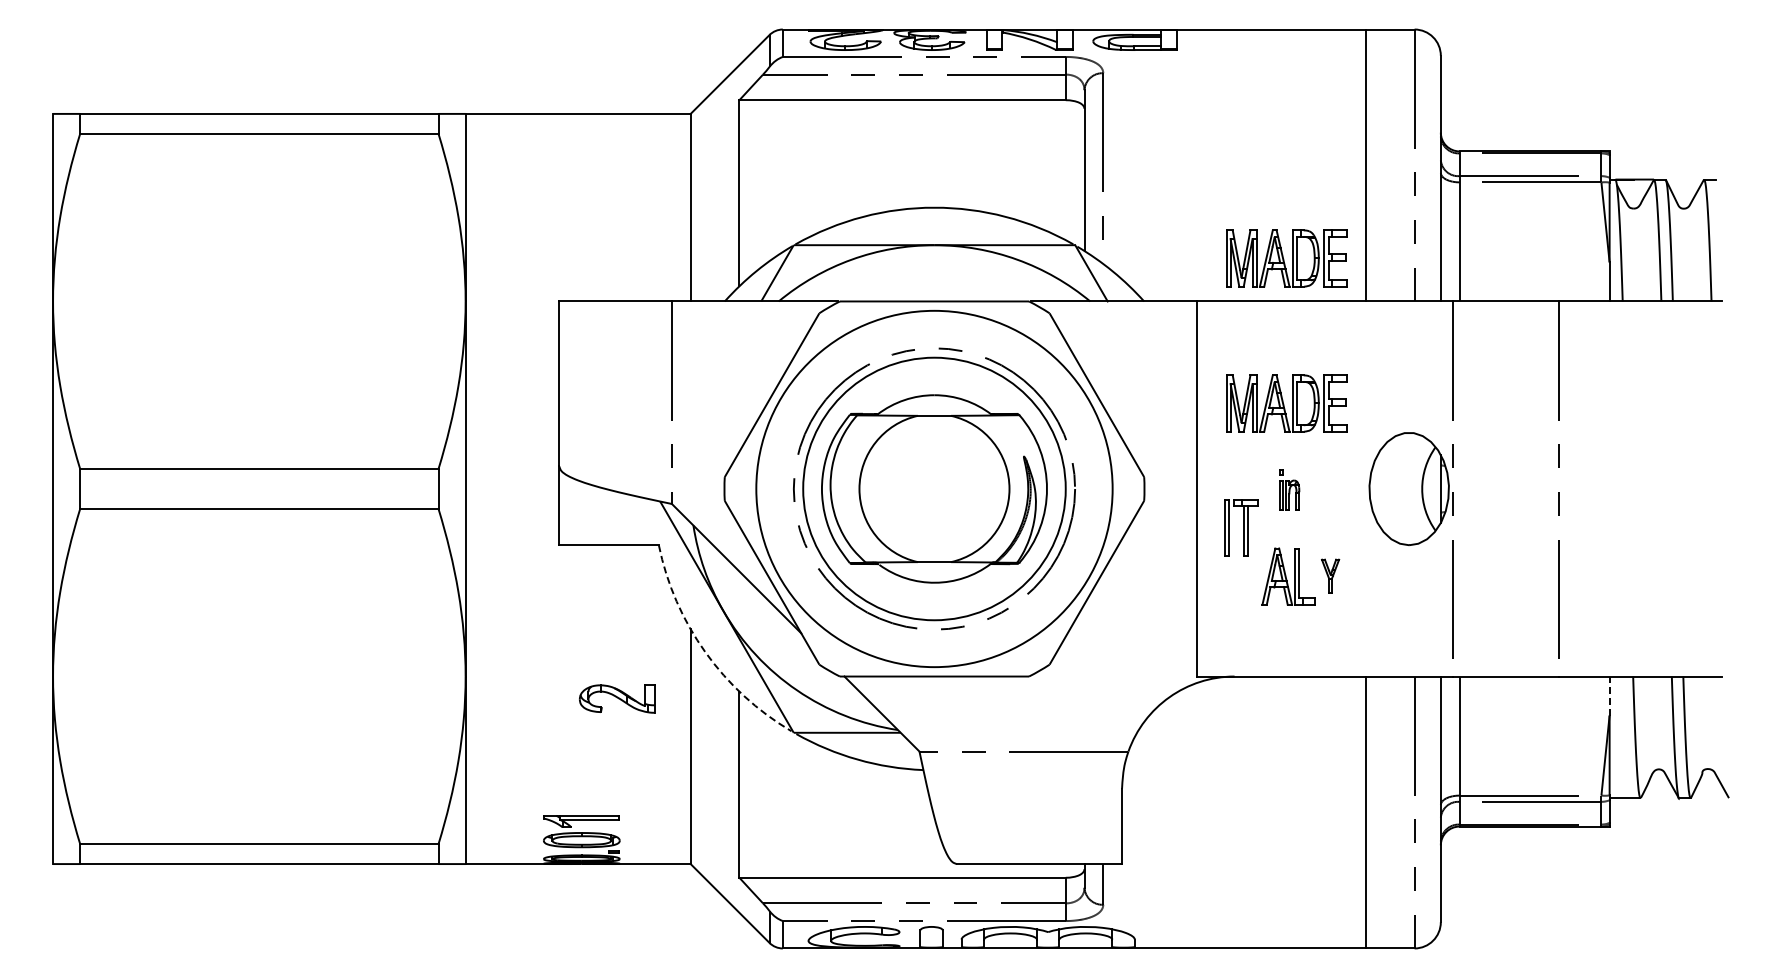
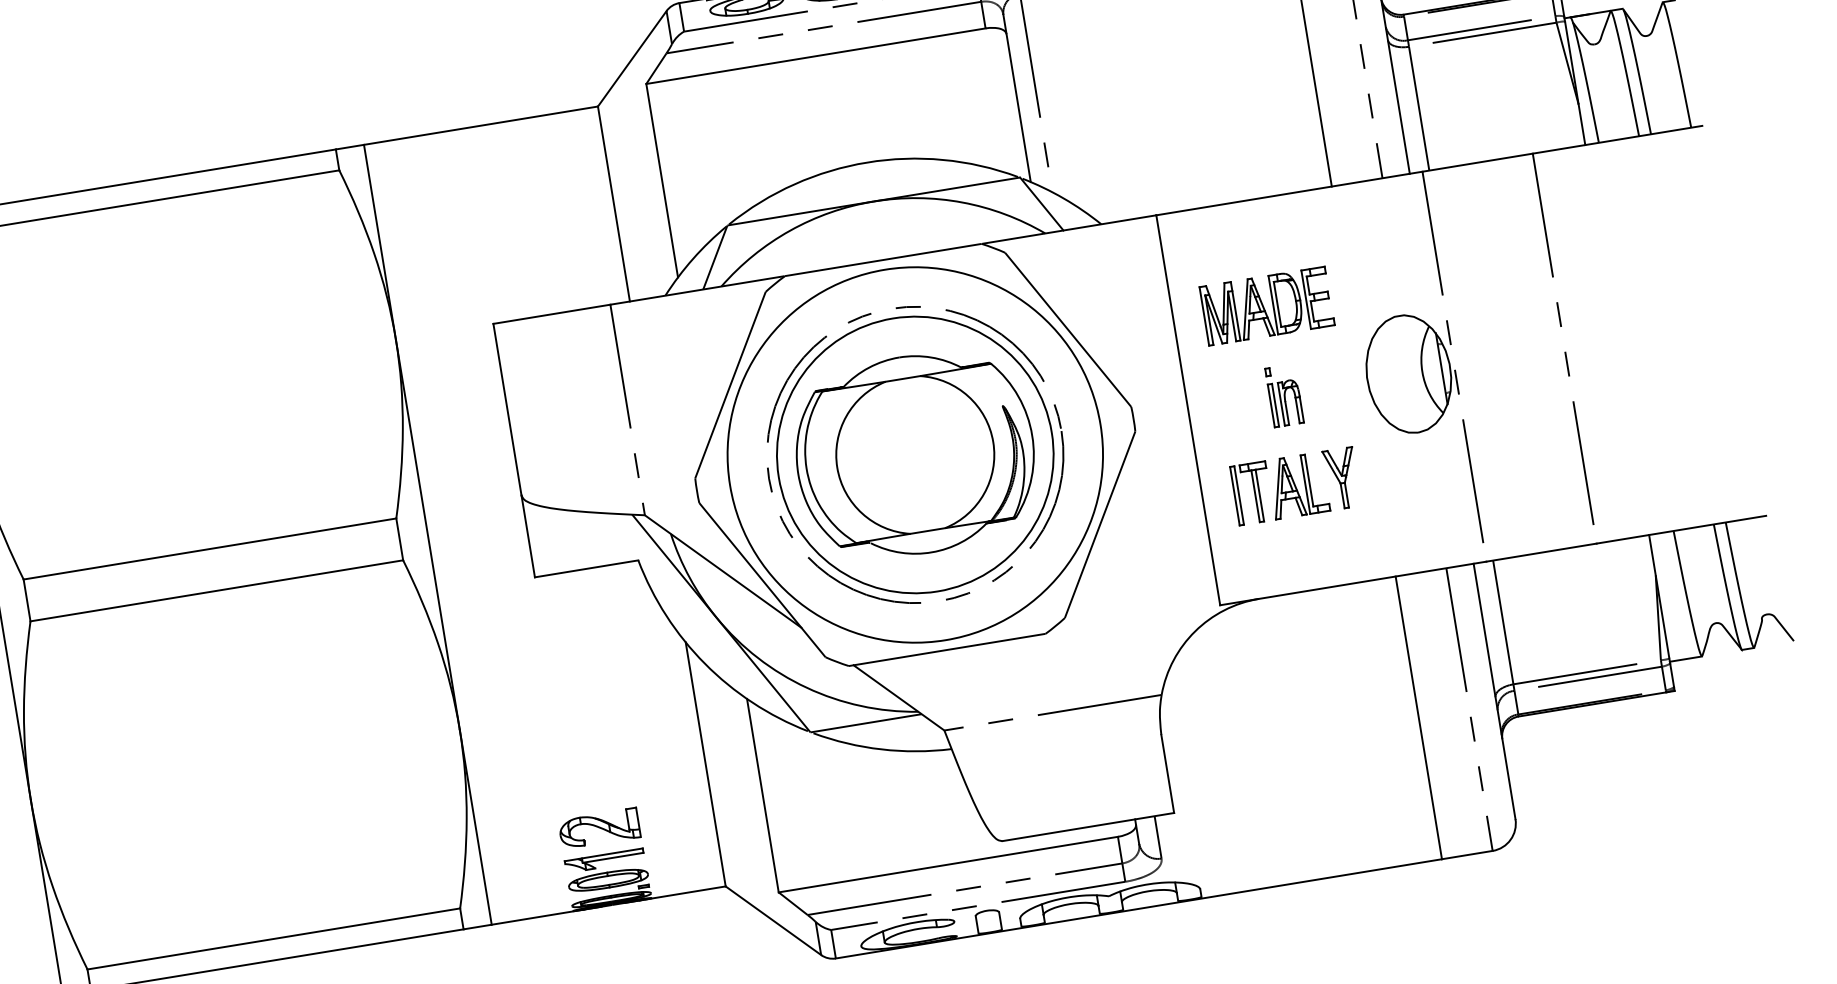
part: (1286, 258) -> (1242, 155), removed
part: (1289, 489) -> (1284, 395), size x1.43
part: (1241, 527) -> (1252, 493), moved
part: (1330, 576) -> (1341, 478), size x1.67
arc: (705, 652) -> (705, 663), dashed -> solid
line: (1609, 696) -> (1652, 555), dashed -> solid
part: (617, 698) -> (599, 828), moved

